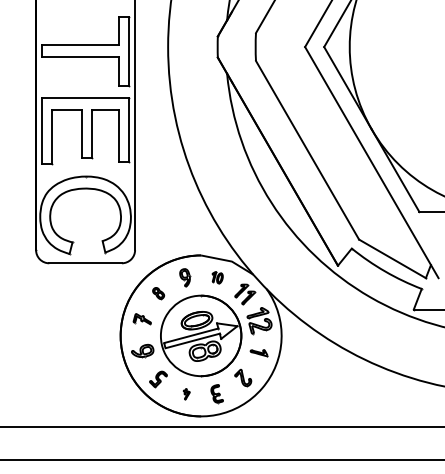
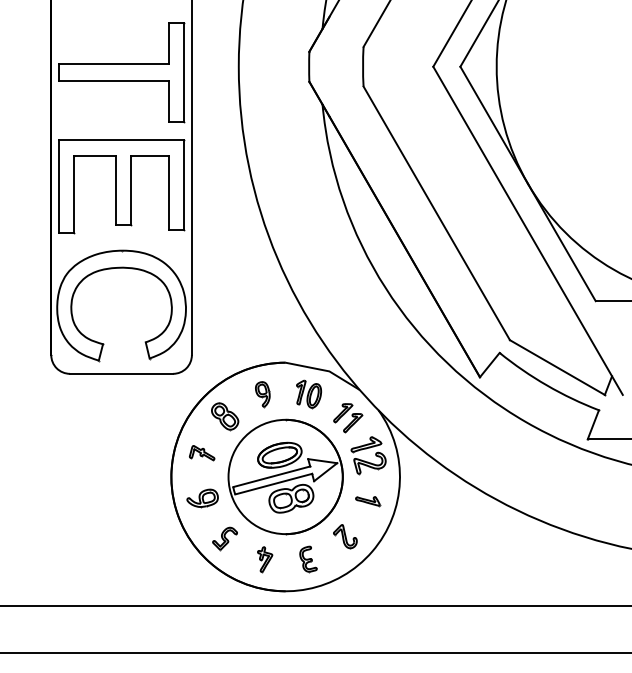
part: (217, 277) -> (309, 394), size x1.67
part: (158, 293) -> (225, 416), size x1.67
part: (186, 394) -> (265, 559), size x1.67

